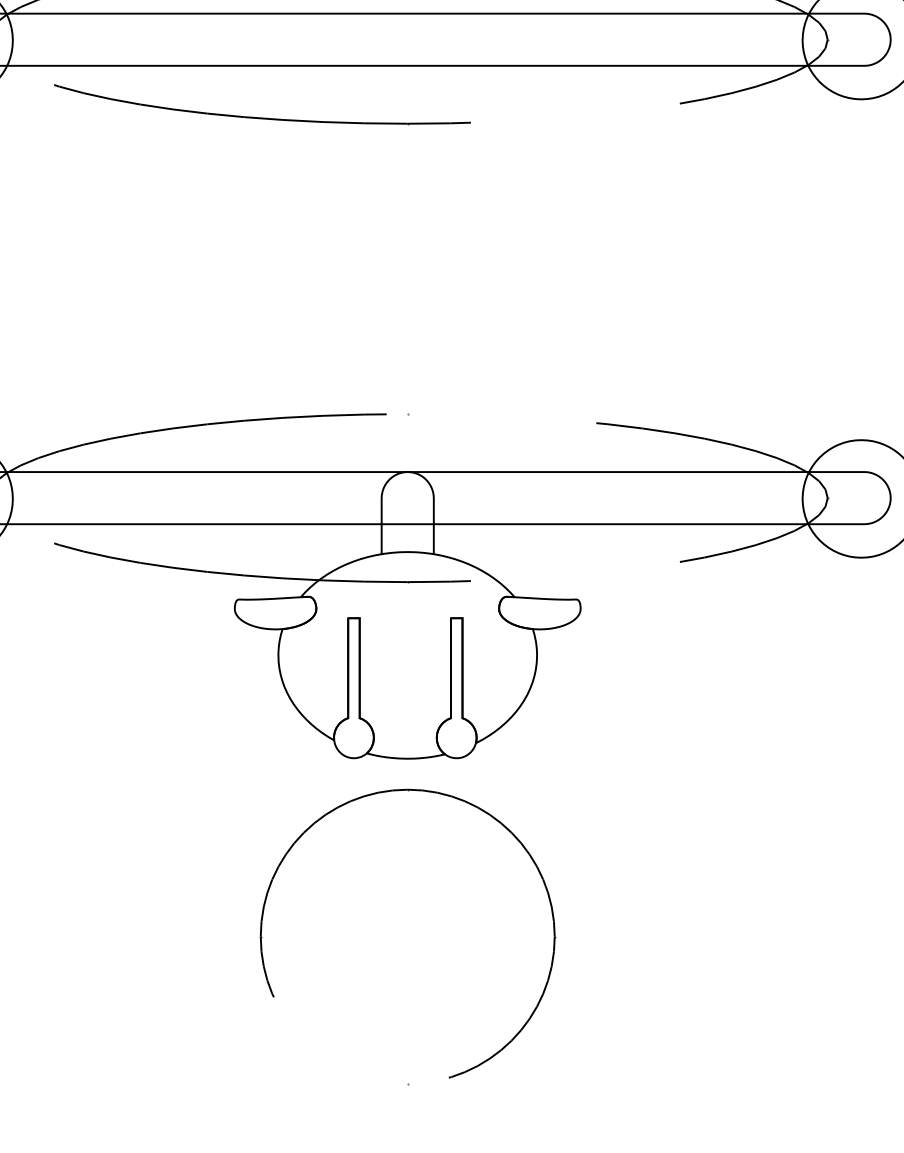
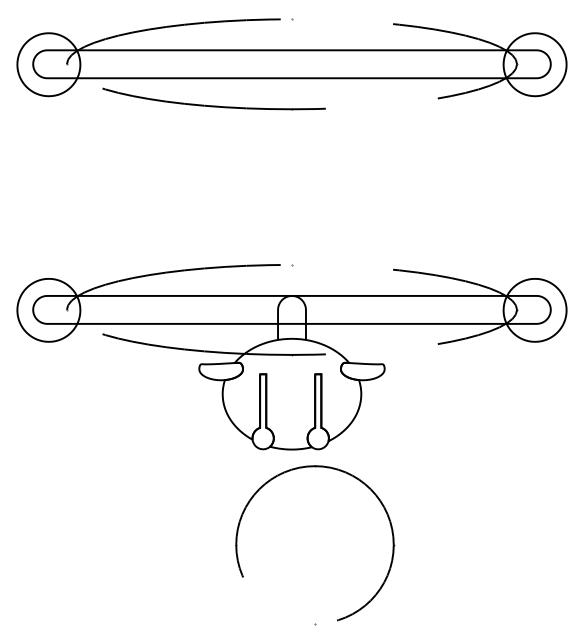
part: (481, 1060) -> (354, 611), moved

